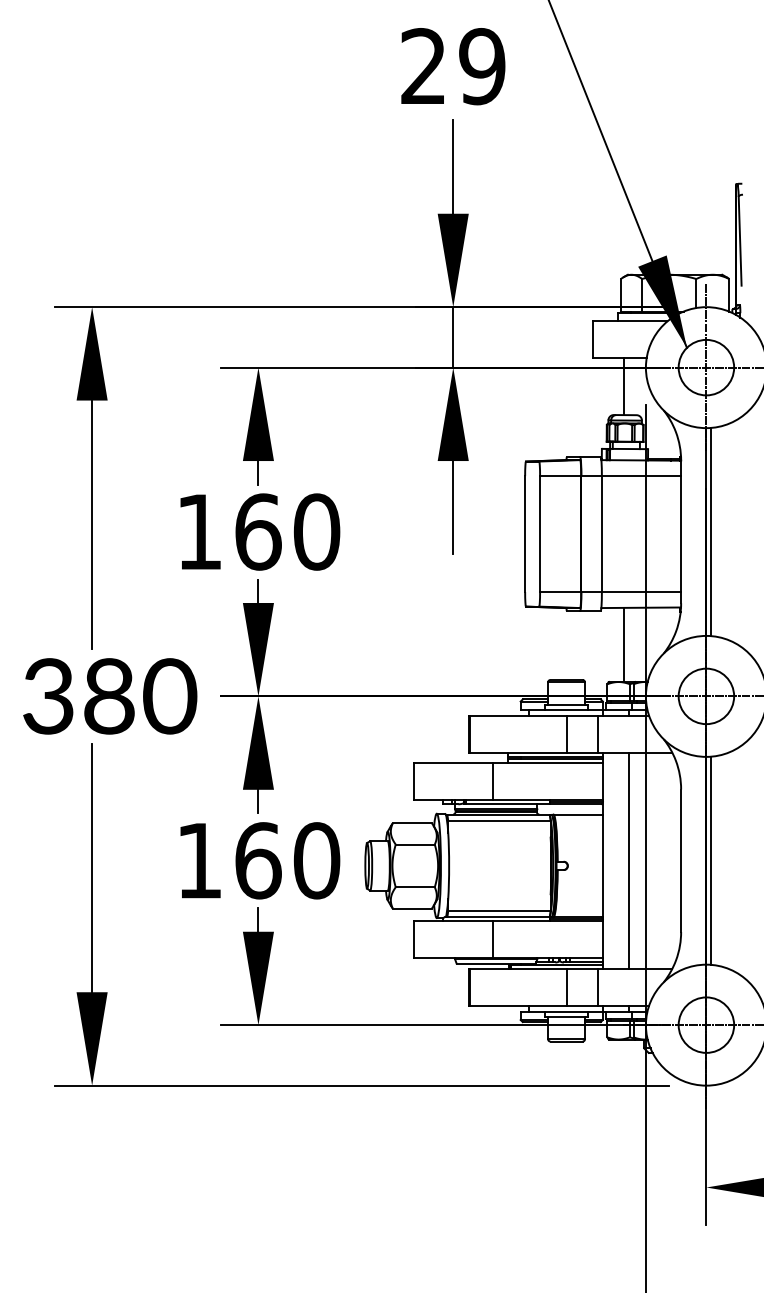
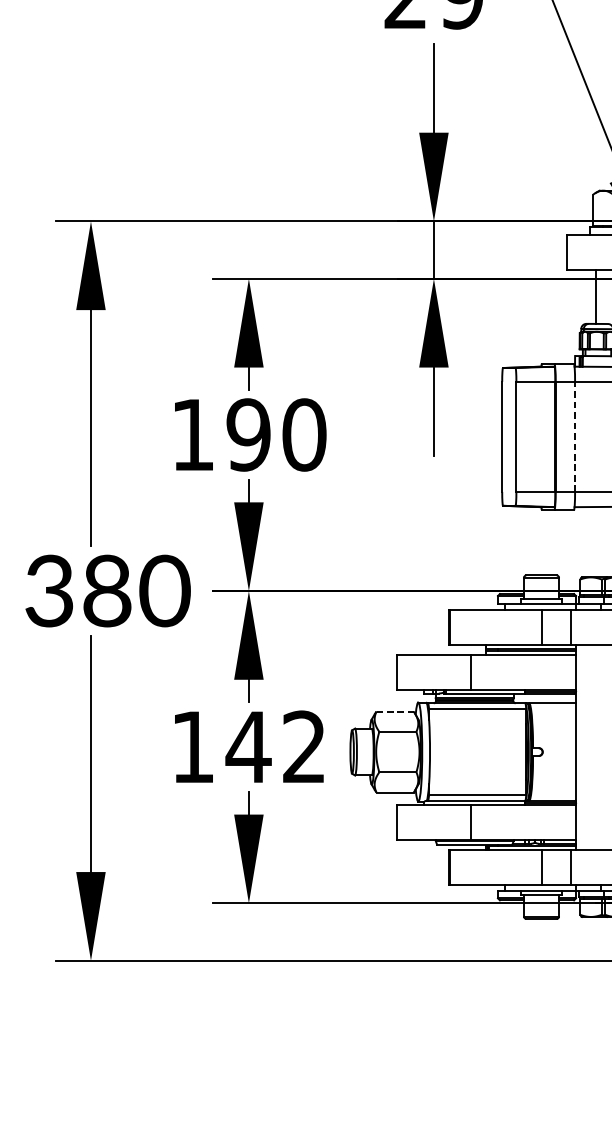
text: (258, 531) -> (248, 434), 160 -> 190
line: (601, 534) -> (574, 437), solid -> dashed
line: (623, 644) -> (595, 541), removed
line: (412, 823) -> (395, 711), solid -> dashed
text: (286, 860) -> (275, 746), 160 -> 142
line: (629, 860) -> (601, 746), removed

